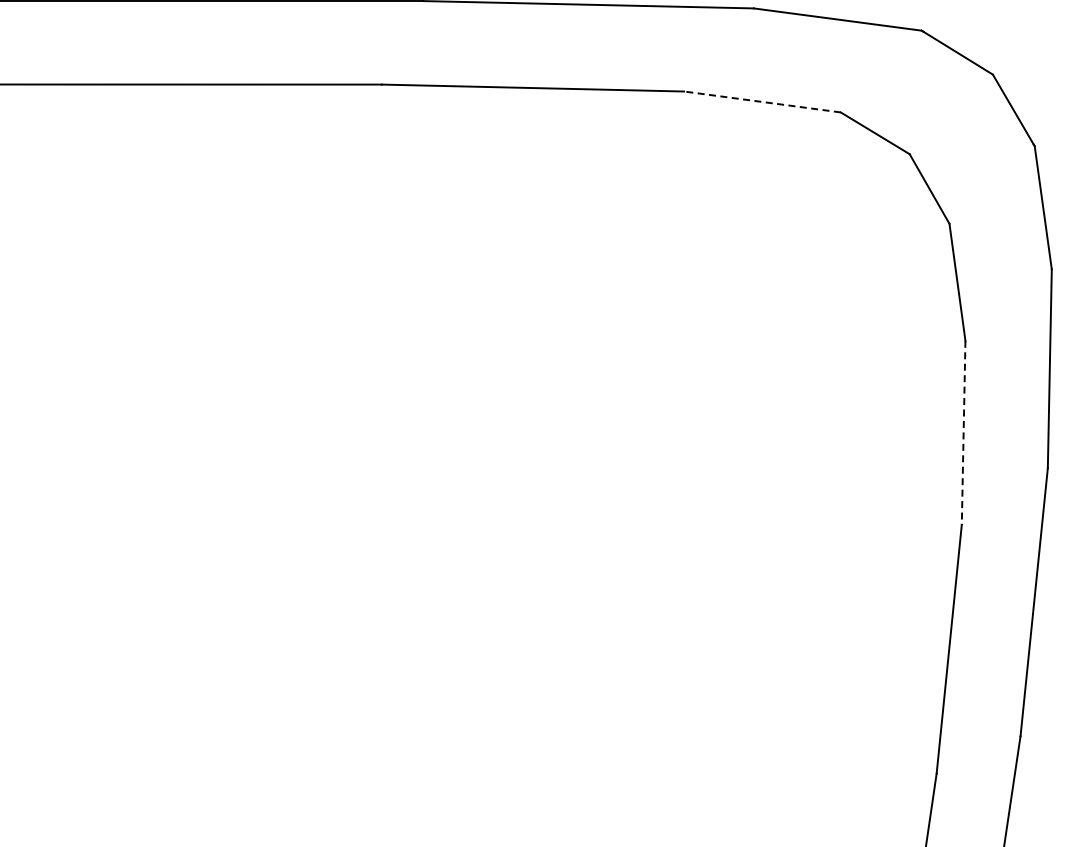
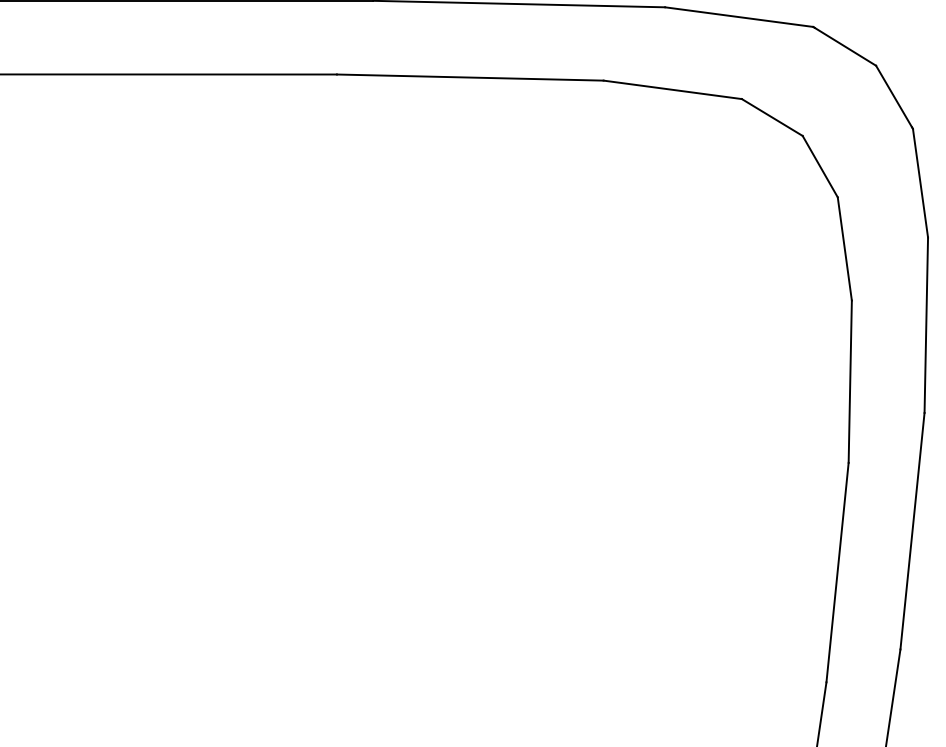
line: (761, 101) -> (671, 89), dashed -> solid
line: (963, 432) -> (850, 381), dashed -> solid

